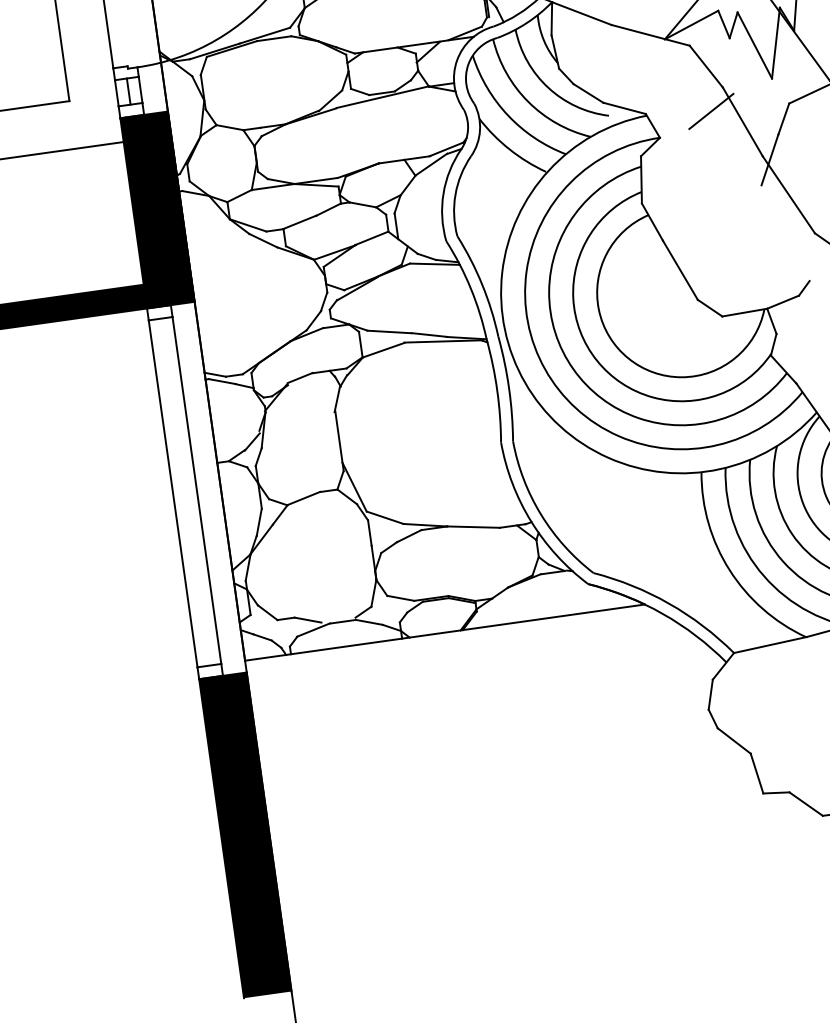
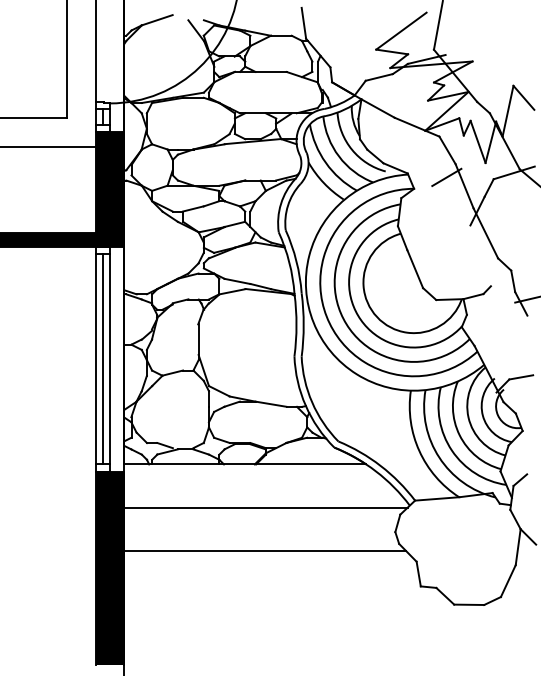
line: (184, 492) -> (102, 359), added
line: (488, 699) -> (265, 507), added
line: (496, 770) -> (264, 550), added

